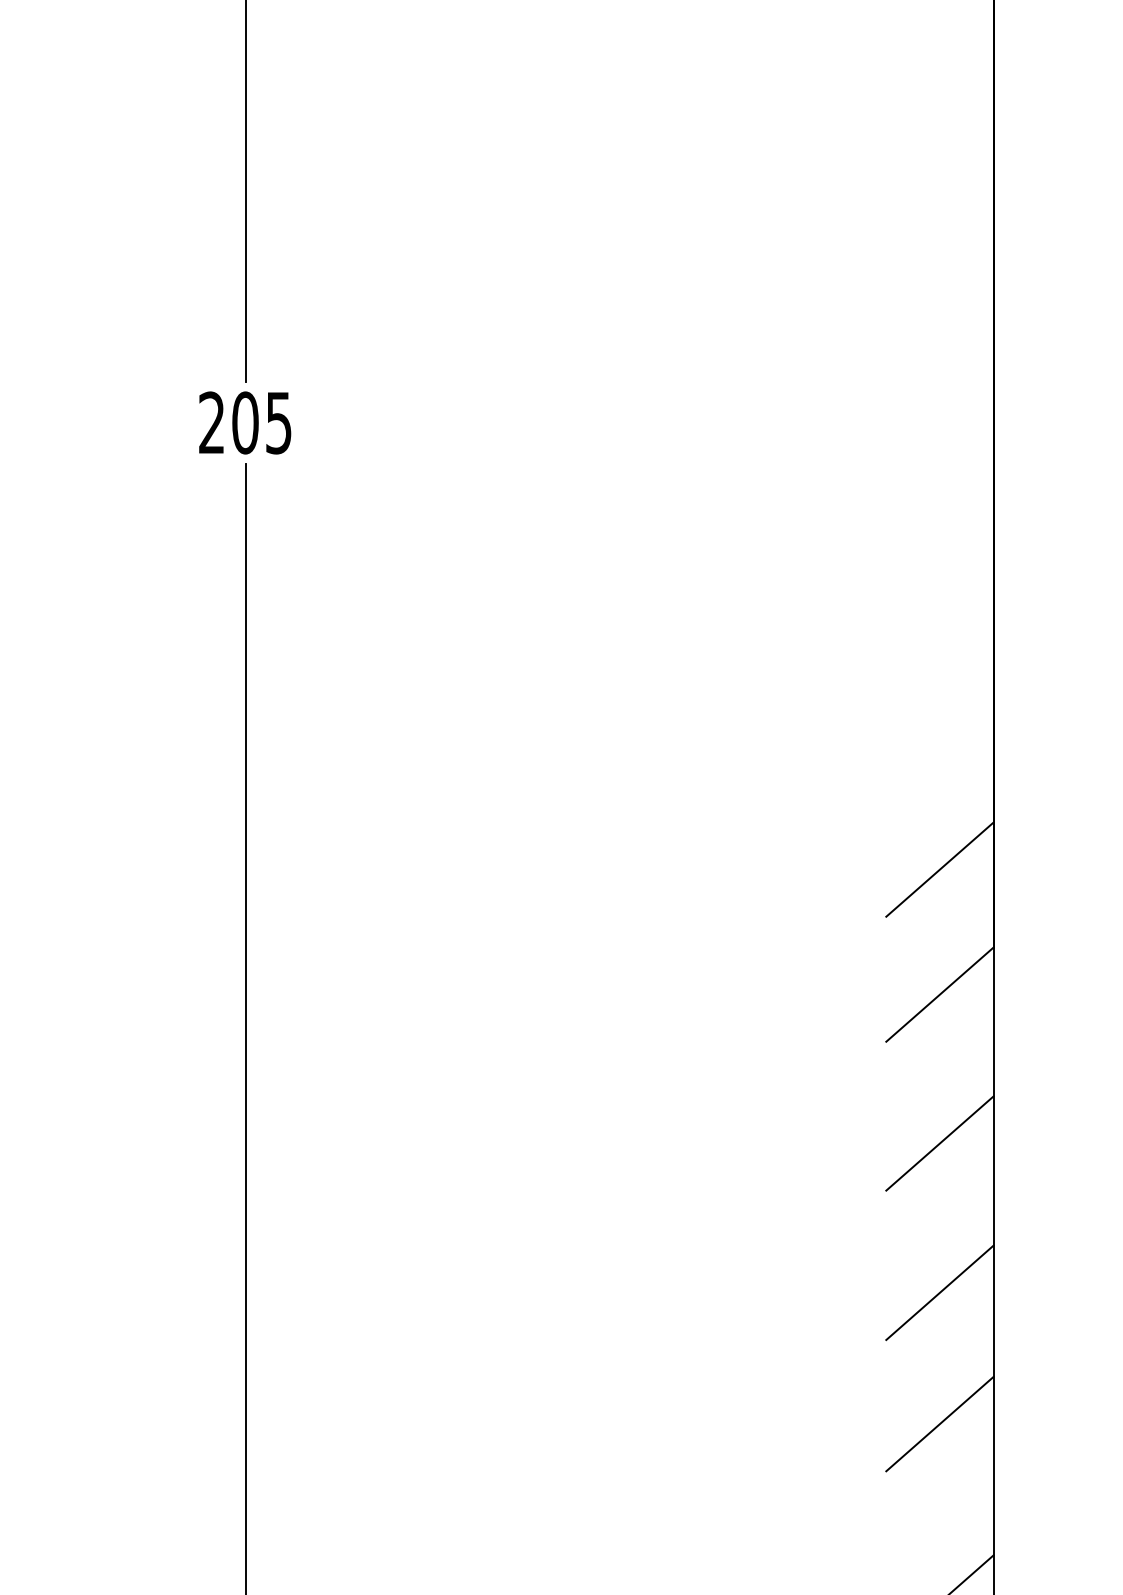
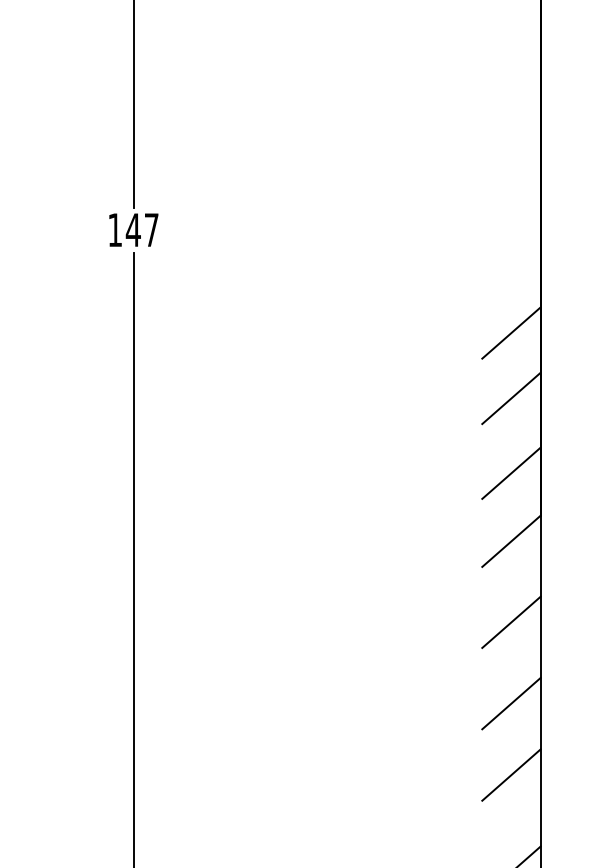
text: (245, 423) -> (133, 230), 205 -> 147
line: (939, 611) -> (511, 332), added
line: (939, 732) -> (511, 398), added

